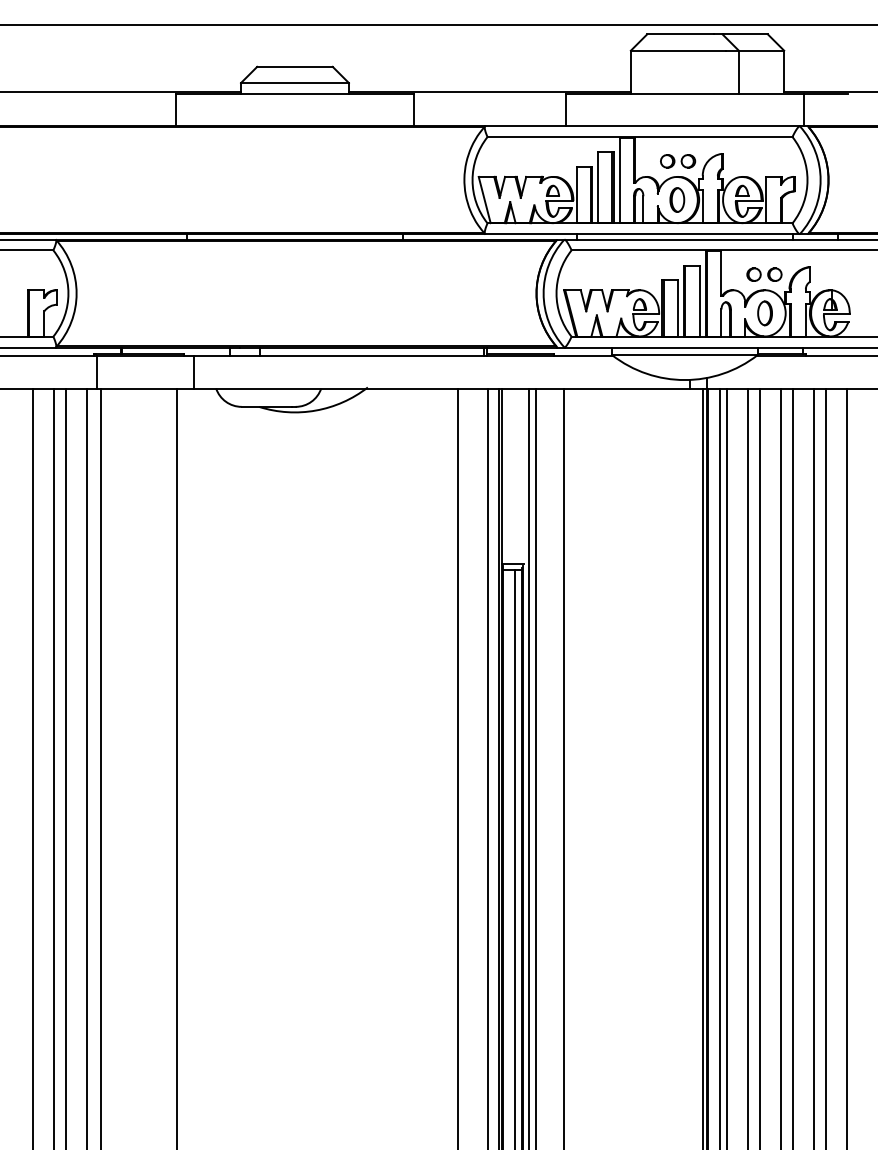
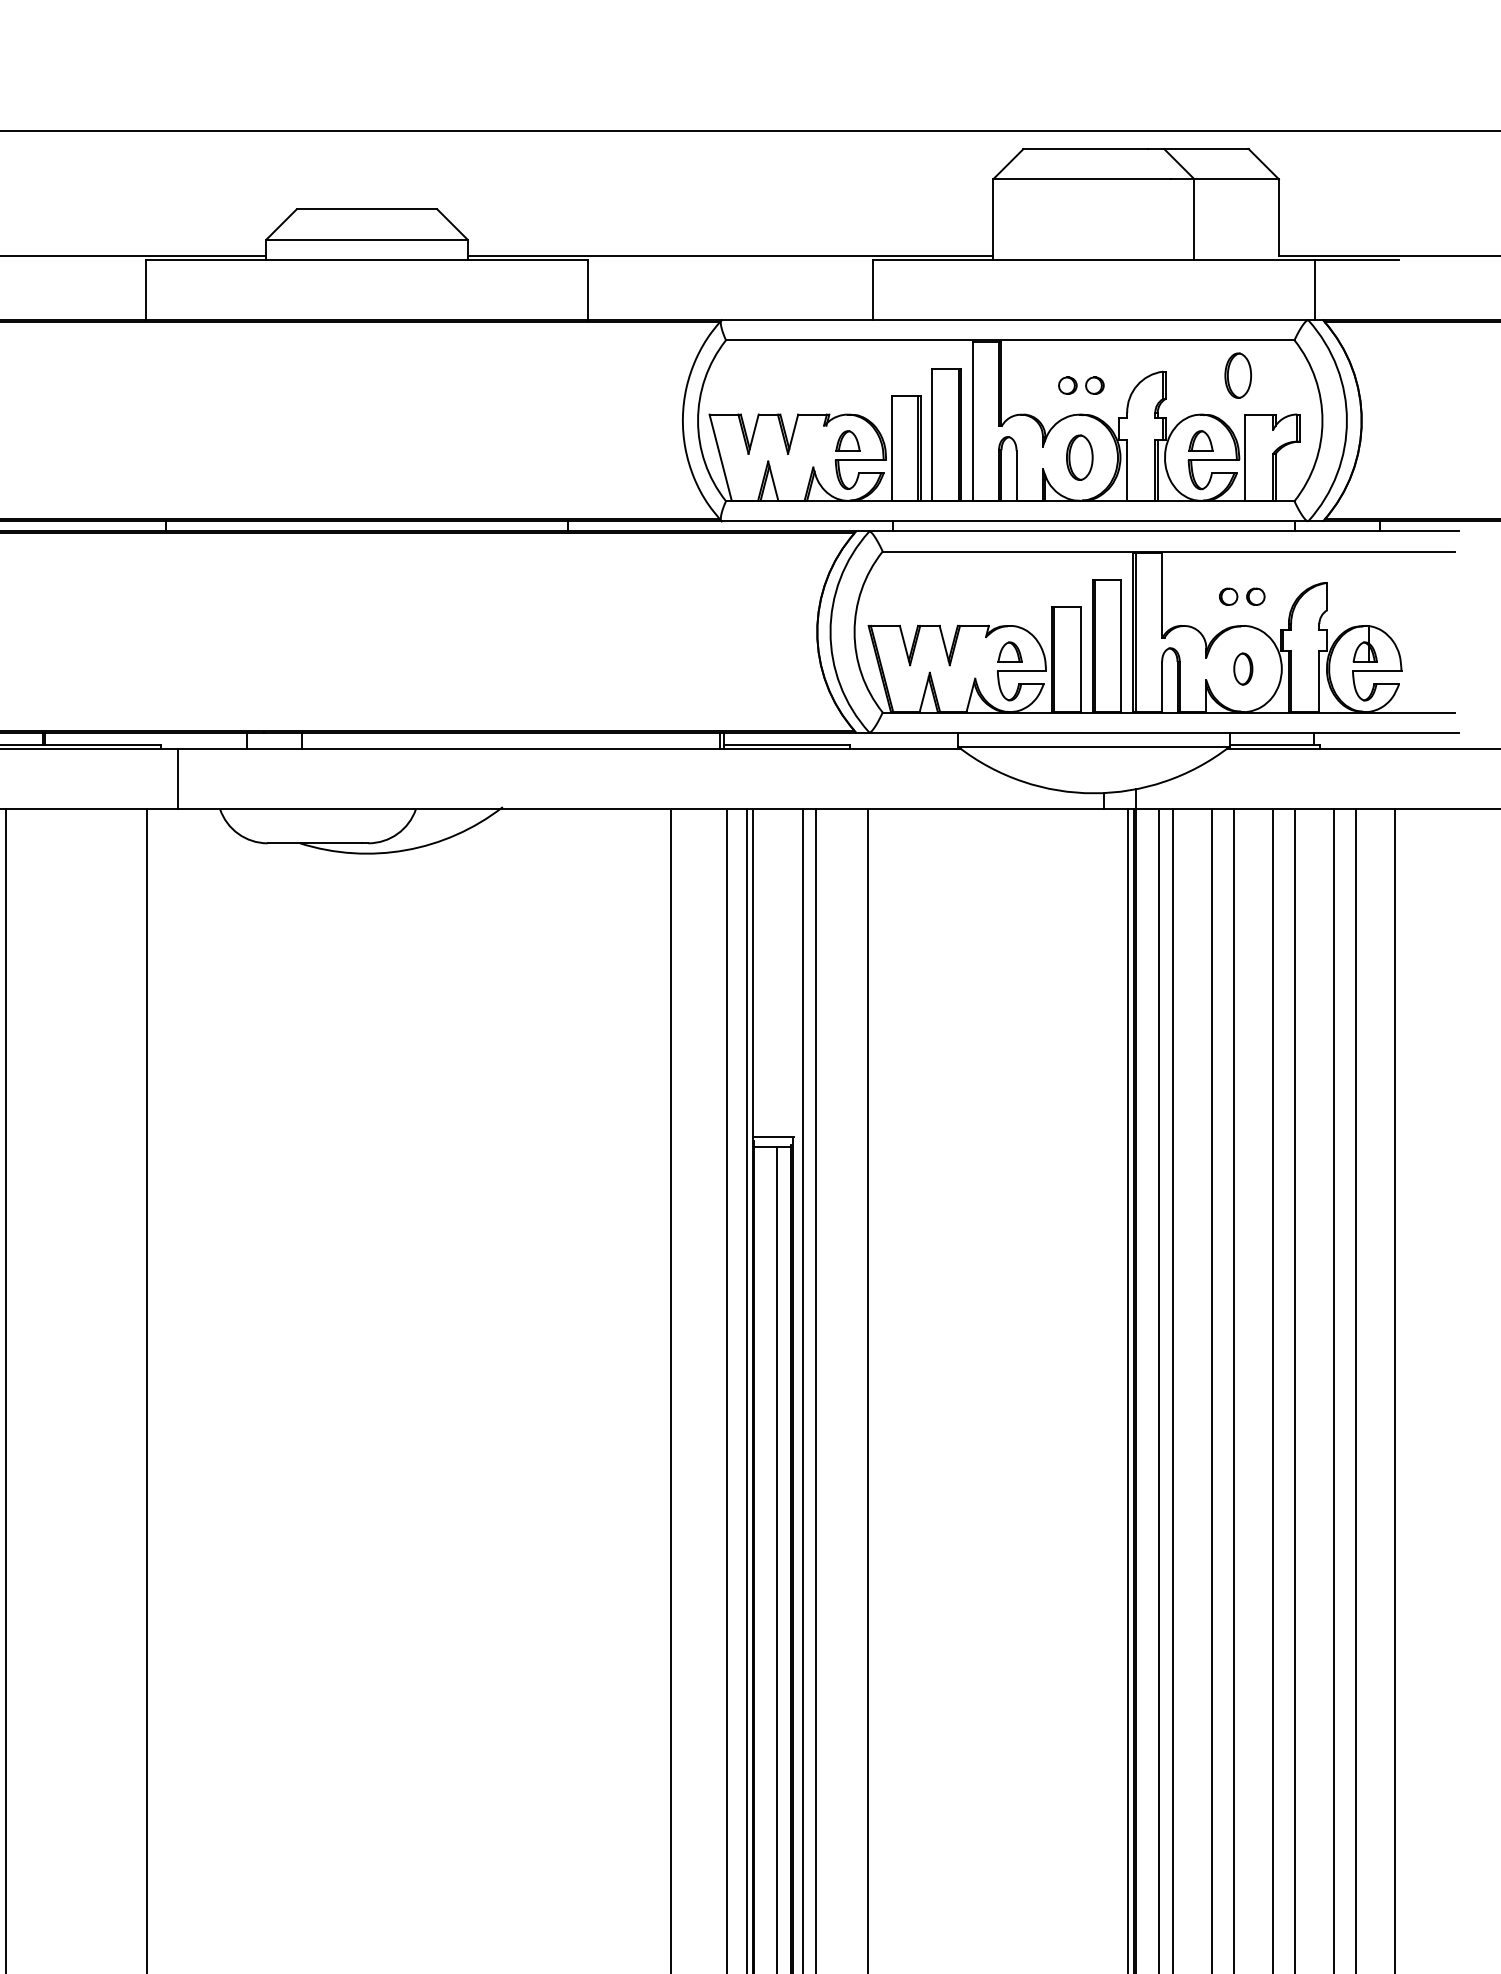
part: (762, 155) -> (1238, 374), added
part: (678, 161) -> (1081, 385), size x0.7
part: (764, 274) -> (1242, 596), size x0.7
part: (764, 313) -> (1242, 669), size x0.7

